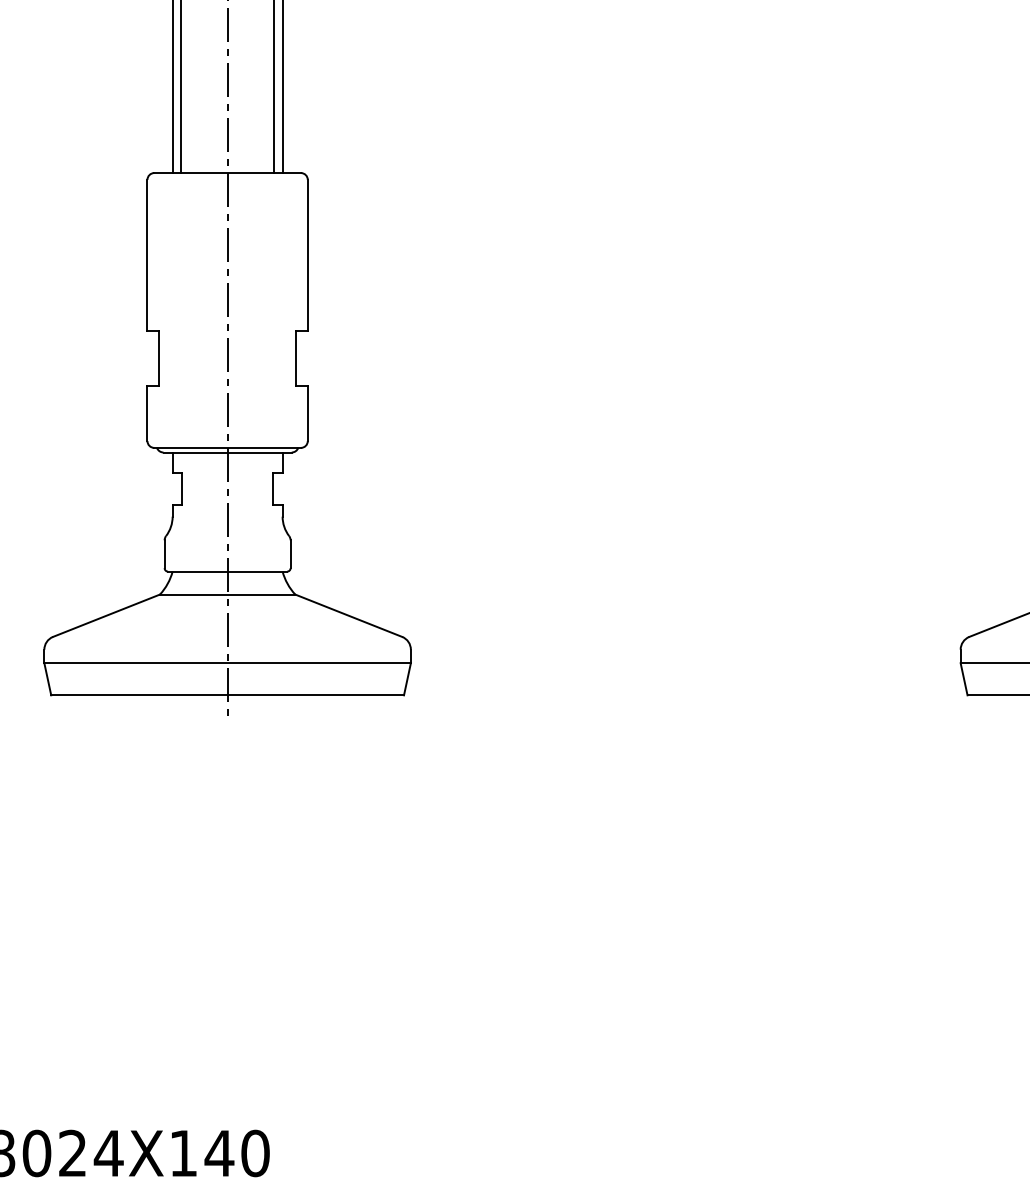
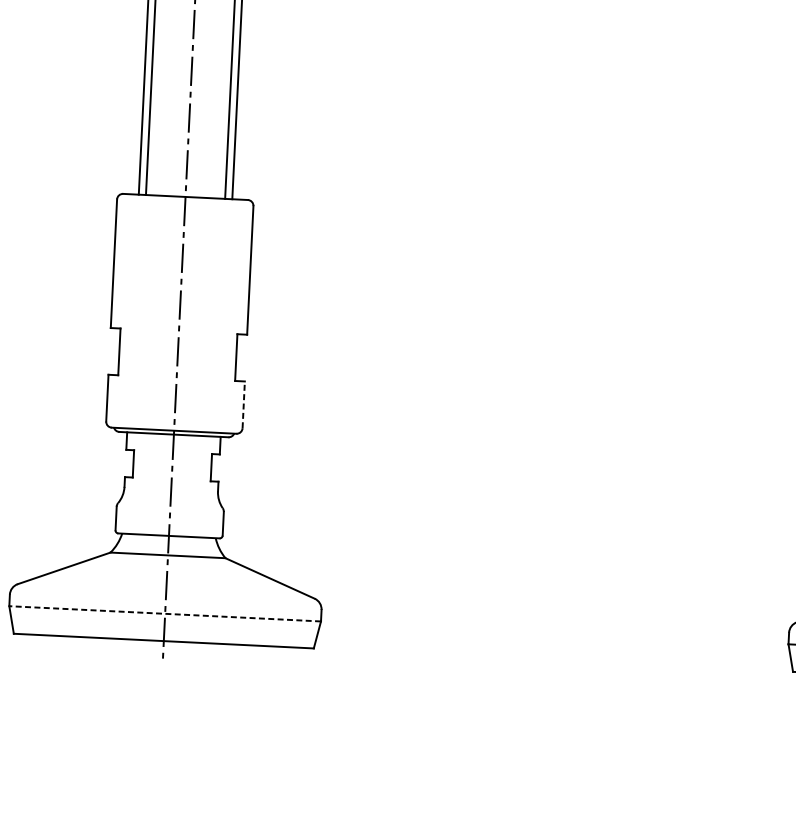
line: (307, 413) -> (243, 404), solid -> dashed
line: (227, 663) -> (165, 614), solid -> dashed

